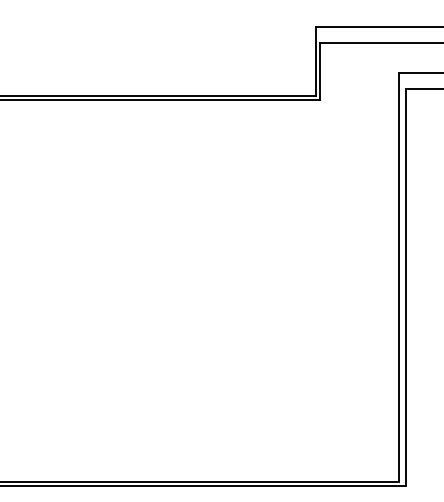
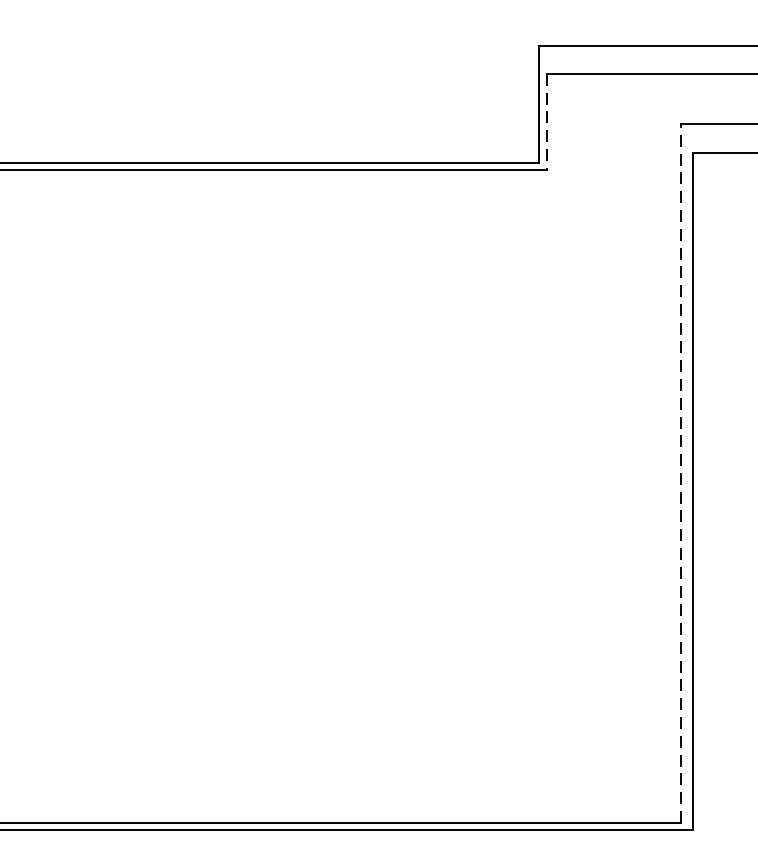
line: (320, 71) -> (547, 122), solid -> dashed
line: (399, 277) -> (682, 473), solid -> dashed

